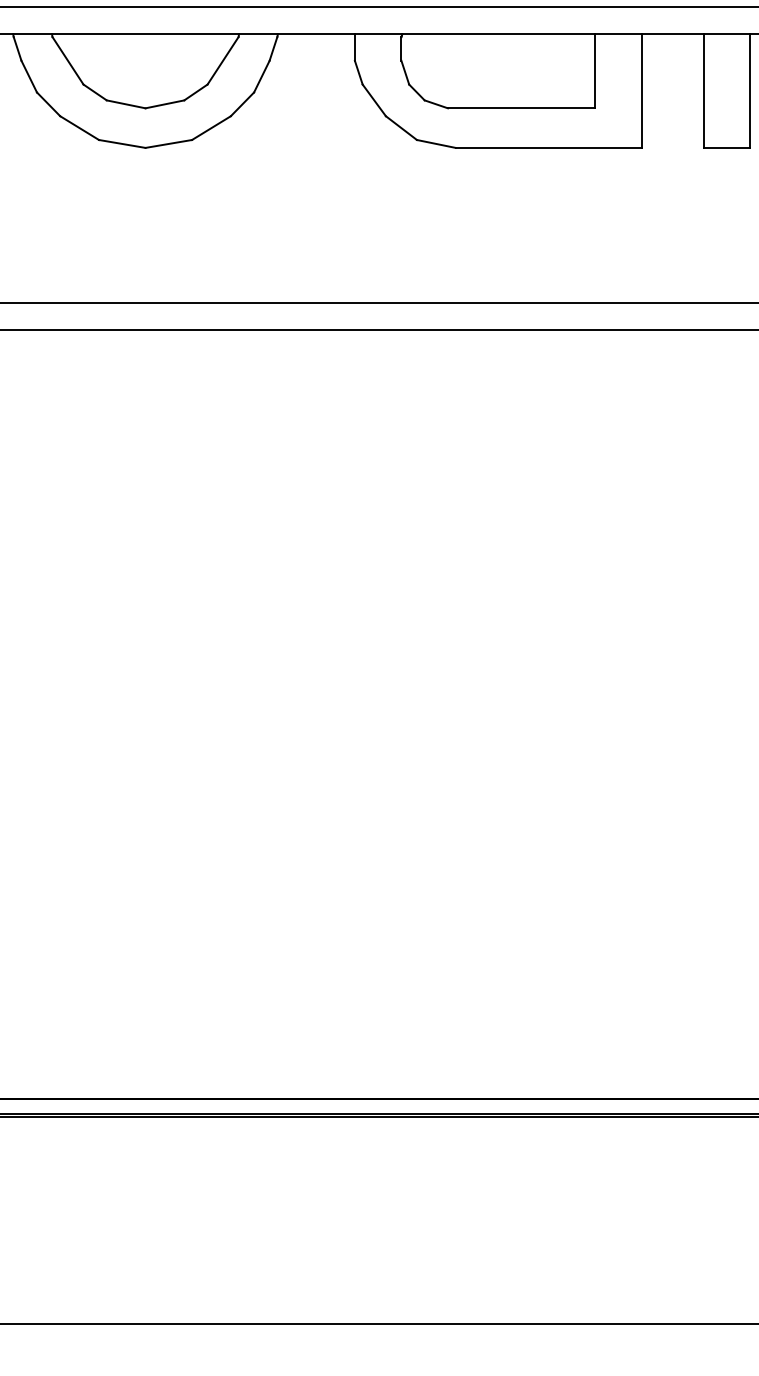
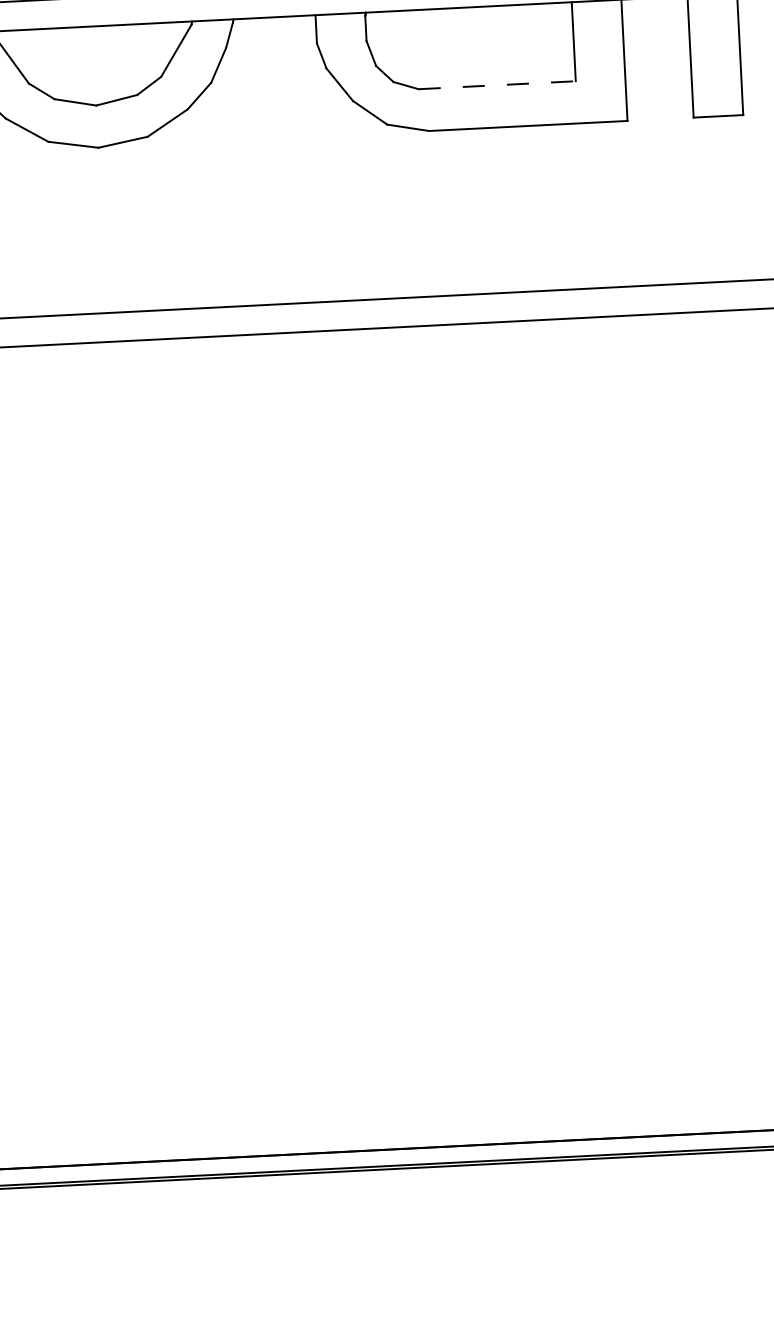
line: (521, 108) -> (497, 85), solid -> dashed

